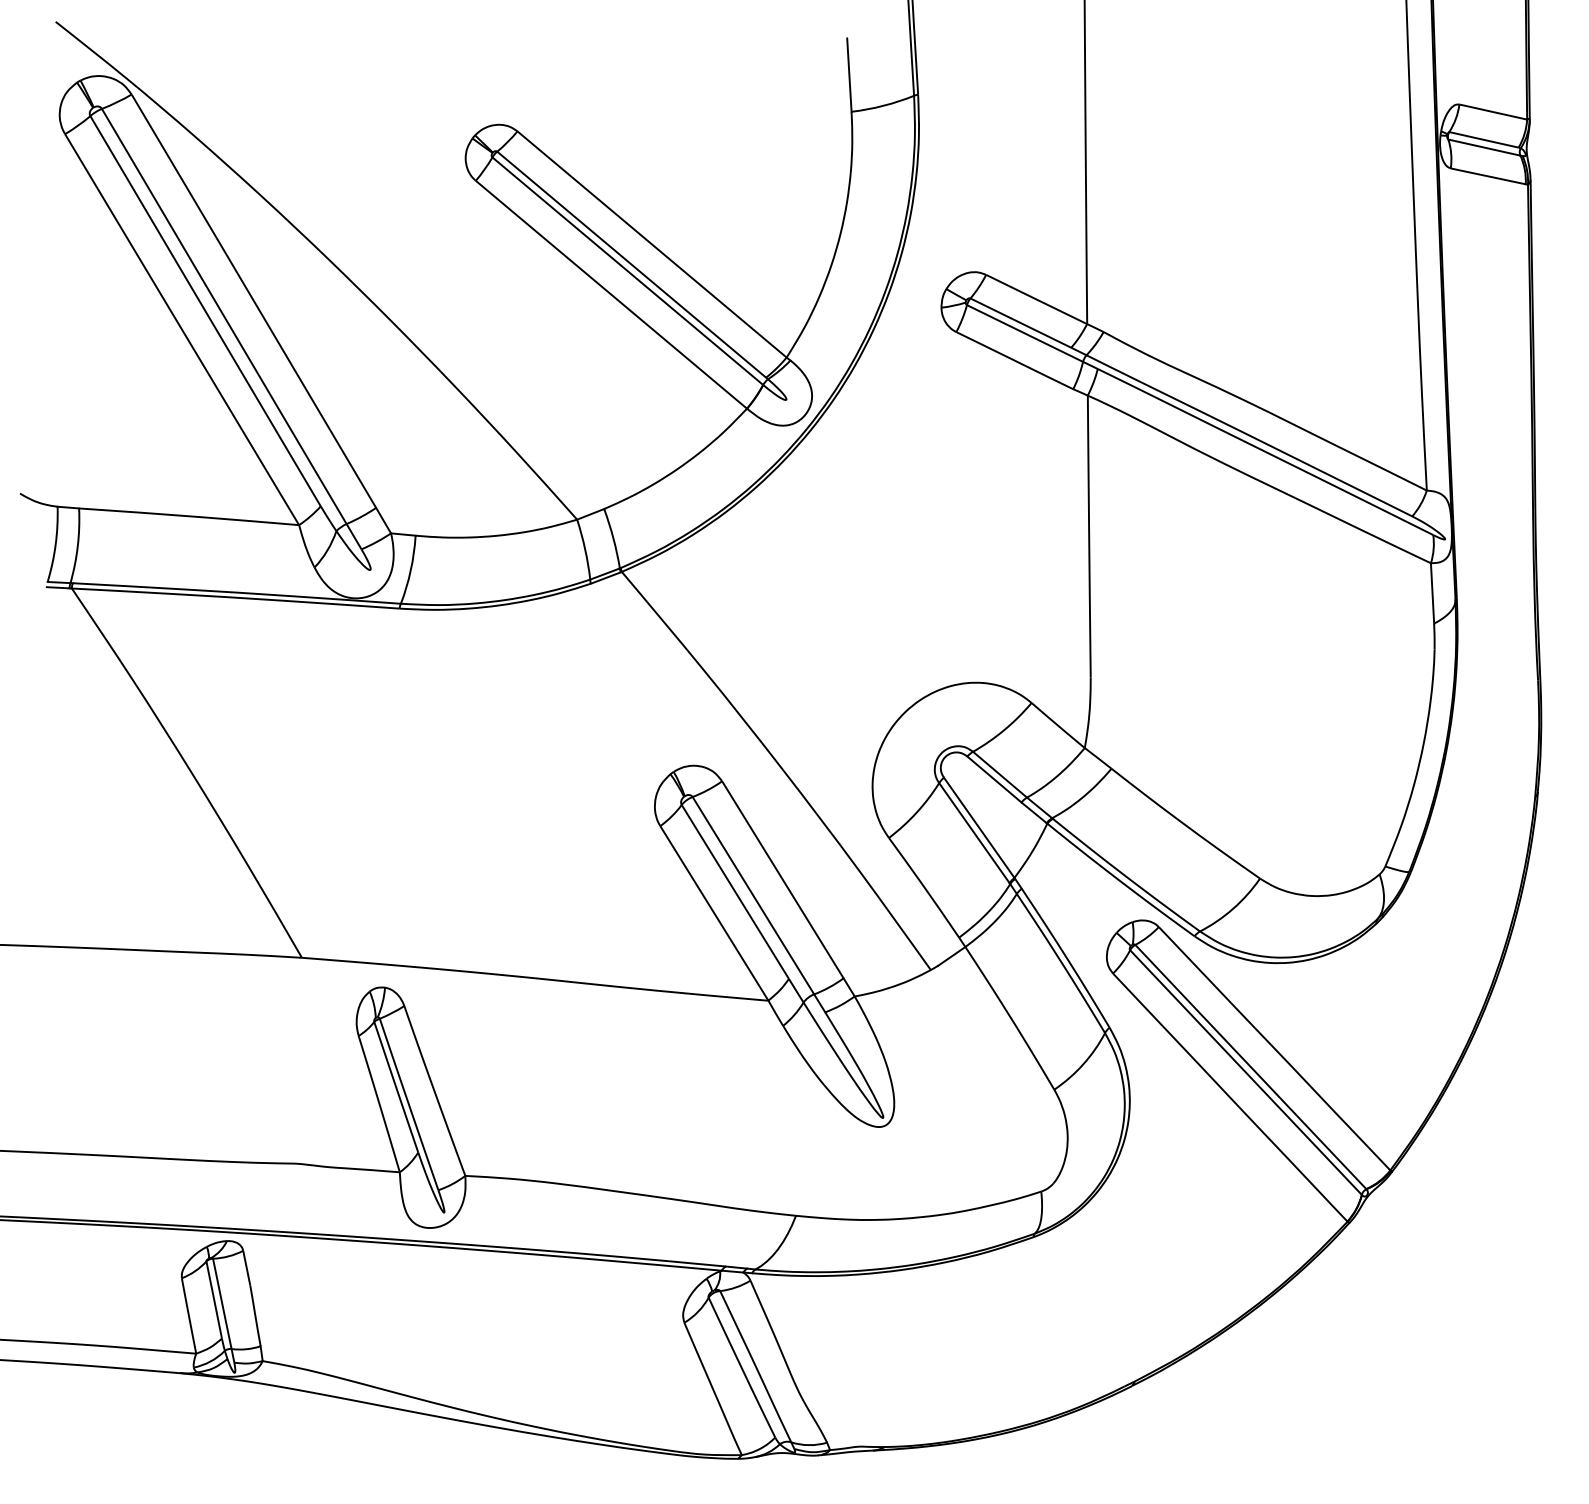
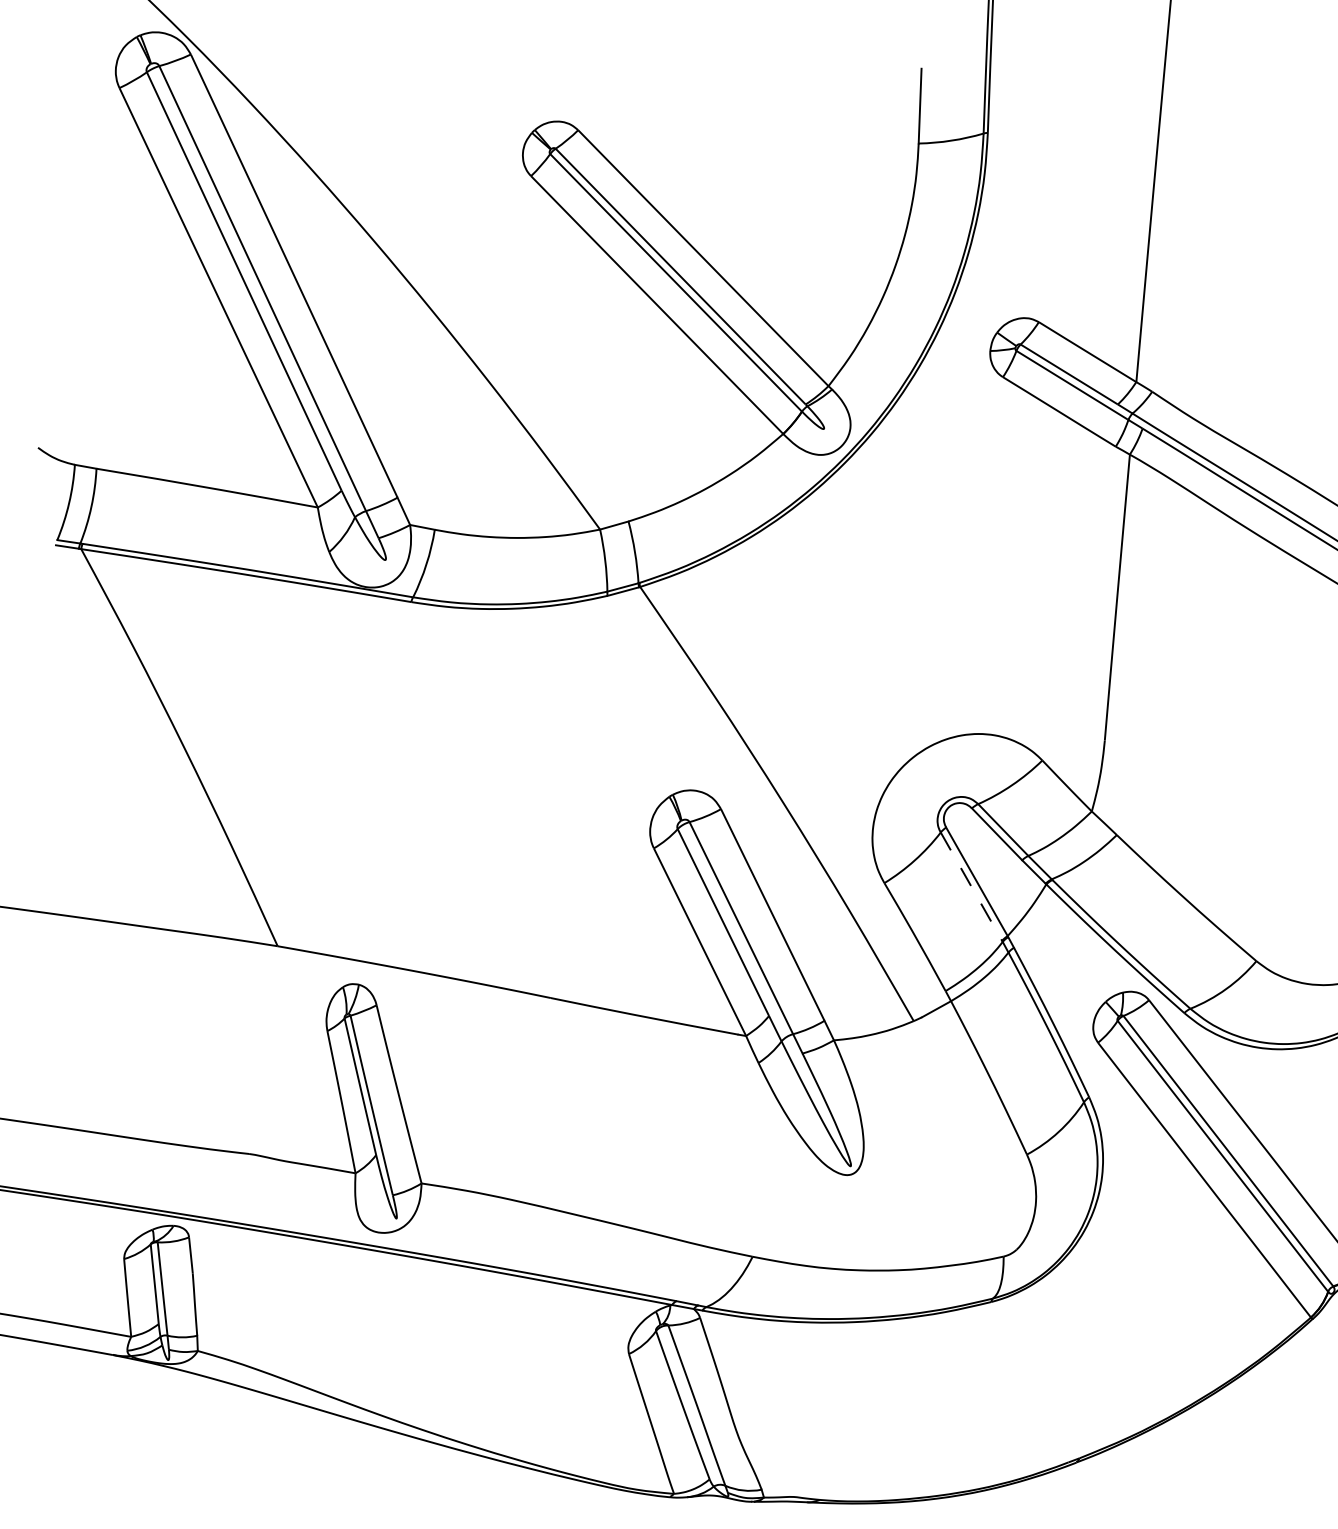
line: (974, 833) -> (971, 887), solid -> dashed

